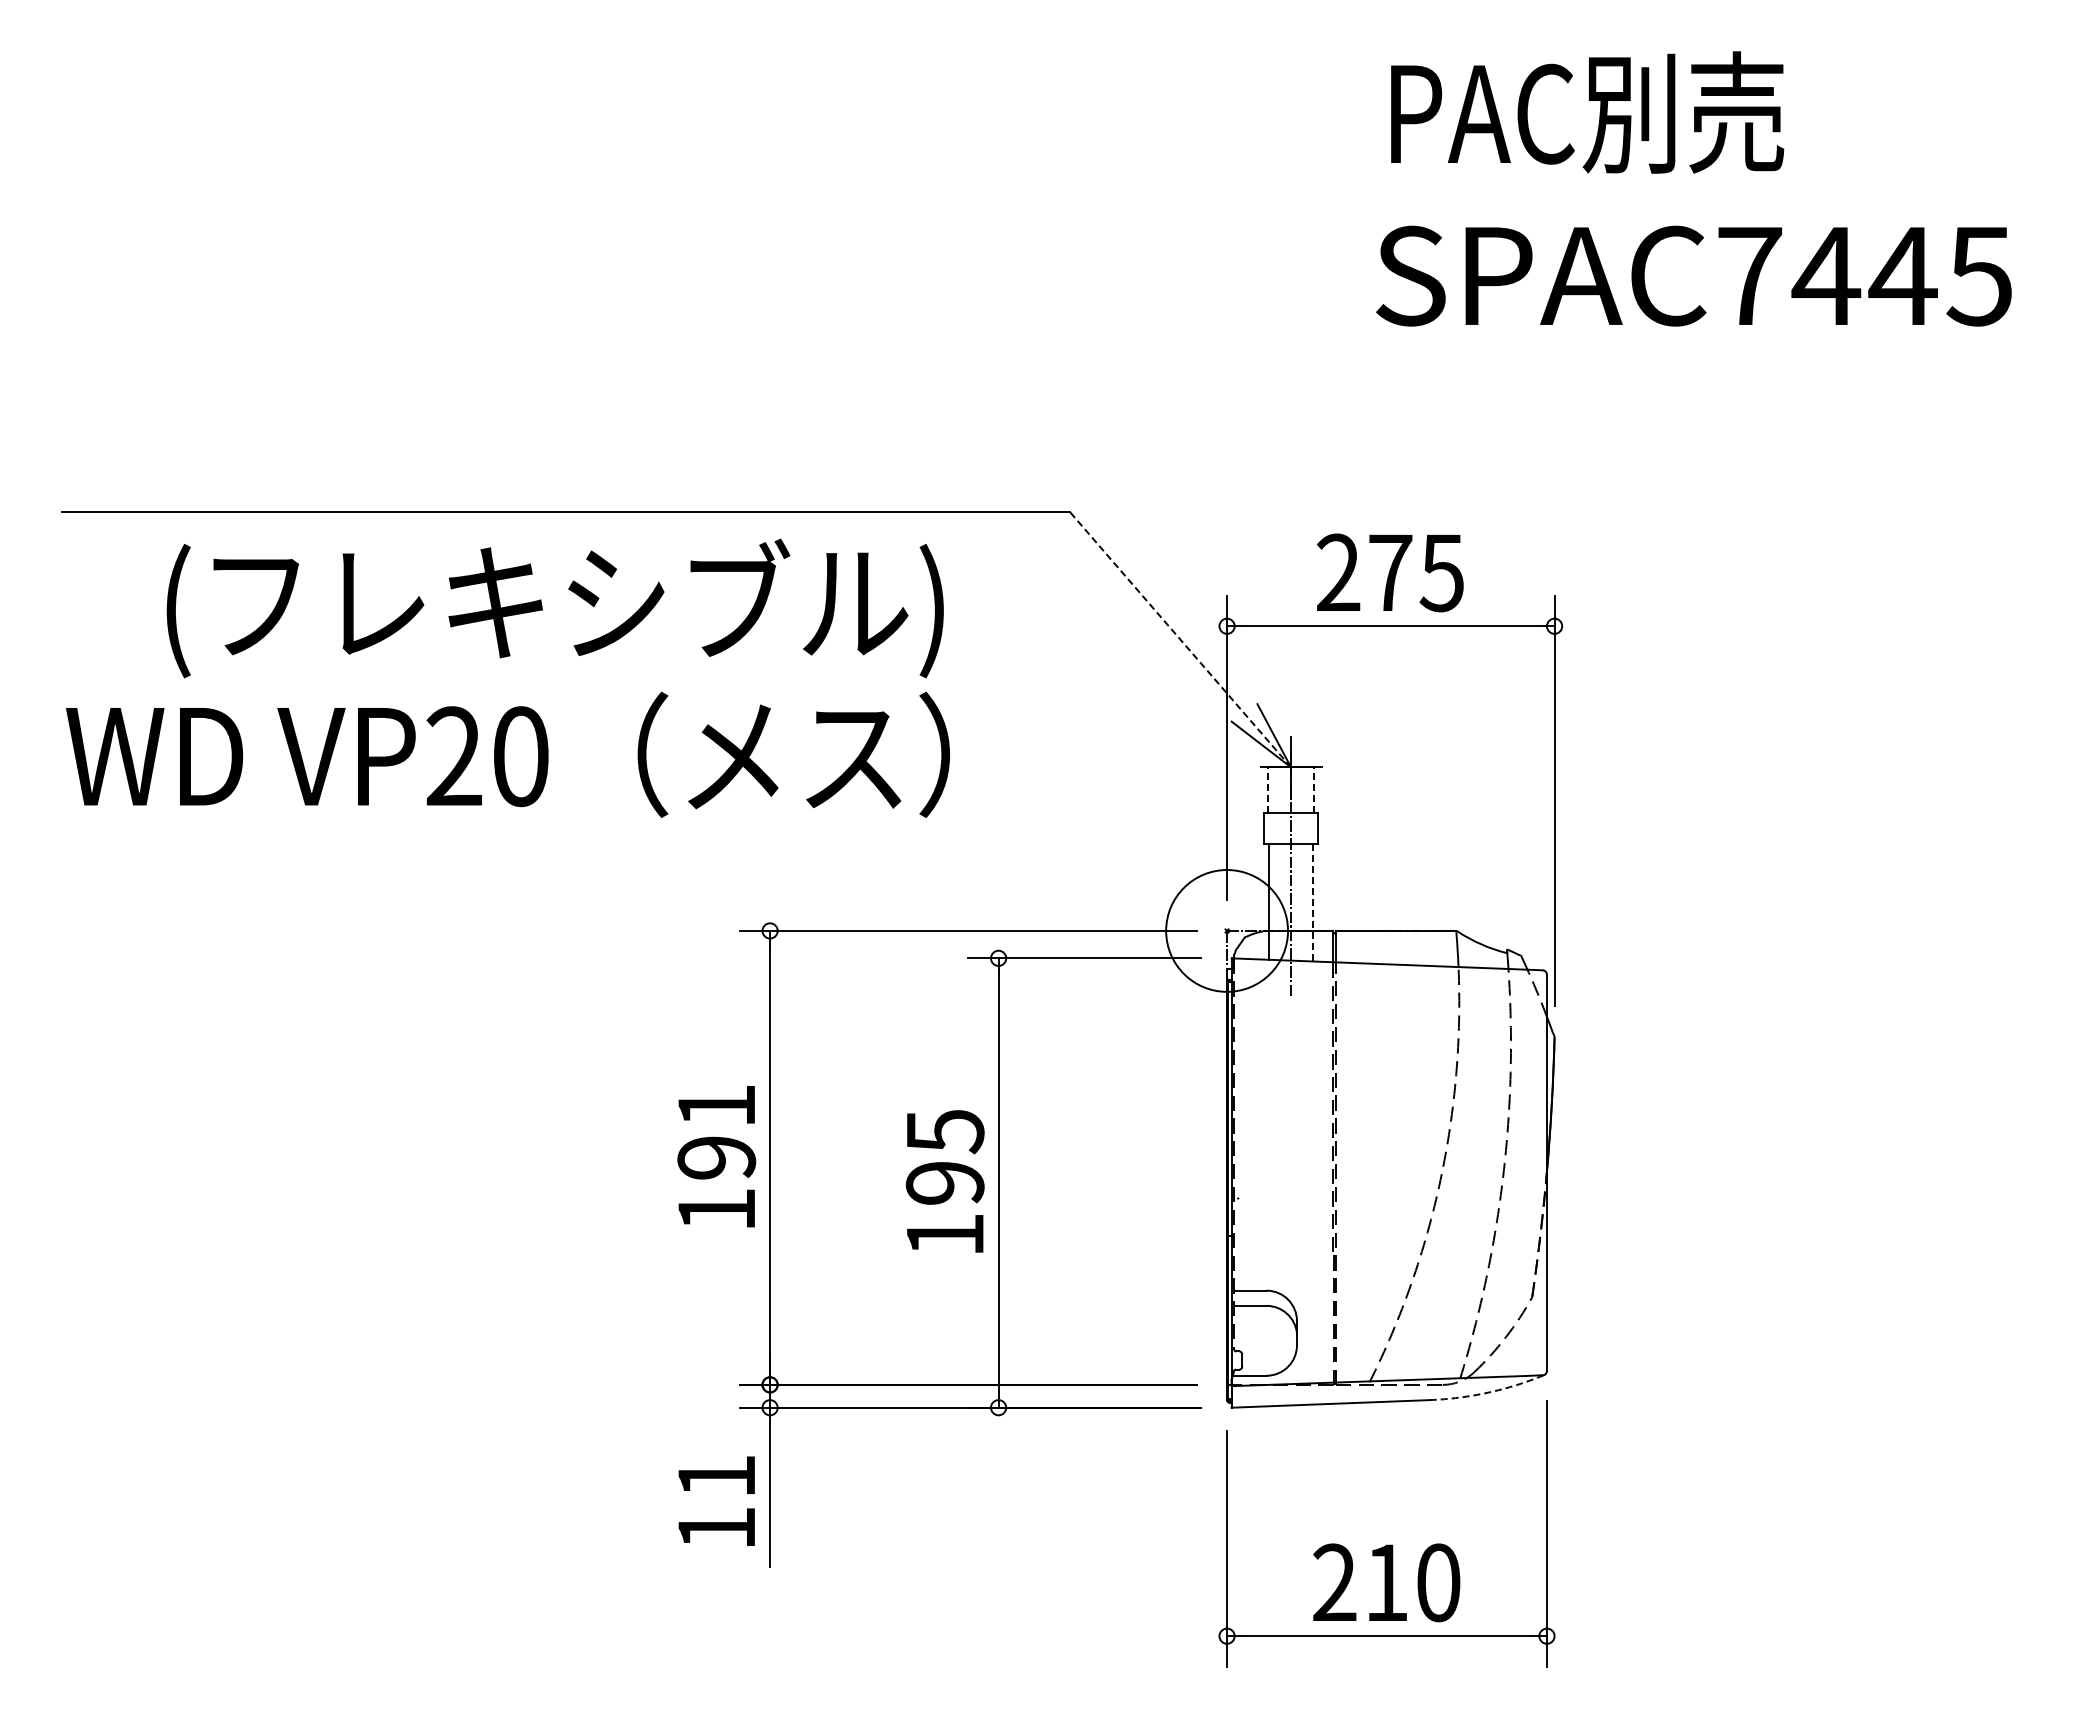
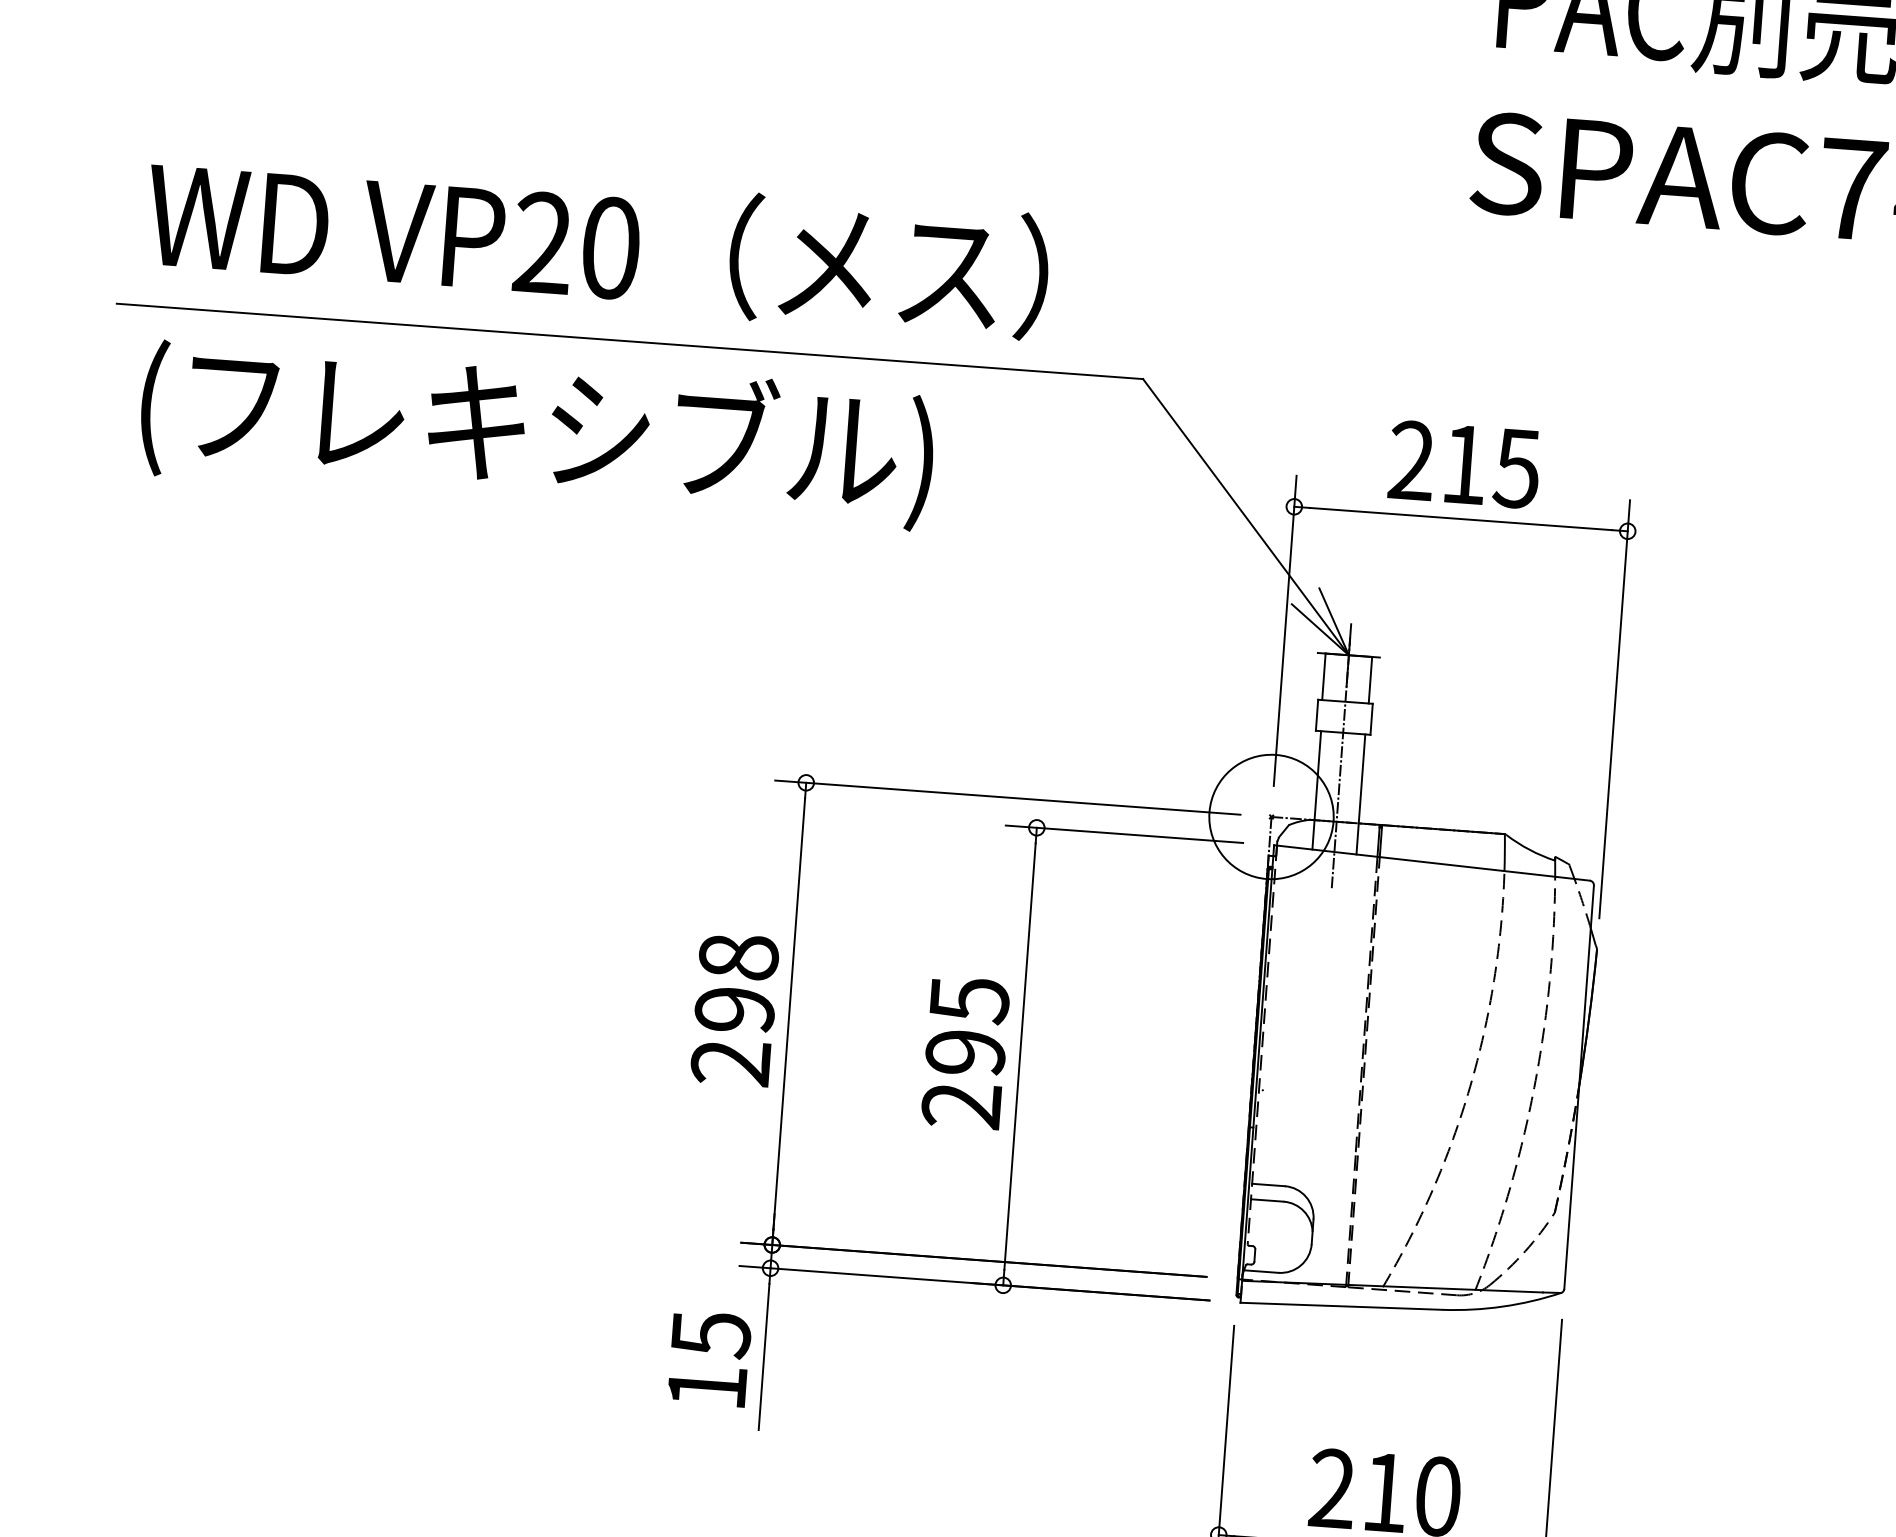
text: (1390, 572) -> (1464, 464), 275 -> 215
text: (554, 608) -> (536, 432), moved
line: (1180, 639) -> (1245, 516), dashed -> solid
text: (507, 754) -> (597, 244), moved
line: (1268, 790) -> (1324, 677), dashed -> solid
line: (1313, 790) -> (1370, 680), dashed -> solid
line: (1312, 902) -> (1360, 794), dashed -> solid
text: (716, 1157) -> (734, 1009), 191 -> 298
text: (944, 1234) -> (961, 1104), 195 -> 295
arc: (1488, 1392) -> (1503, 1306), dashed -> solid
text: (717, 1477) -> (711, 1335), 11 -> 15

